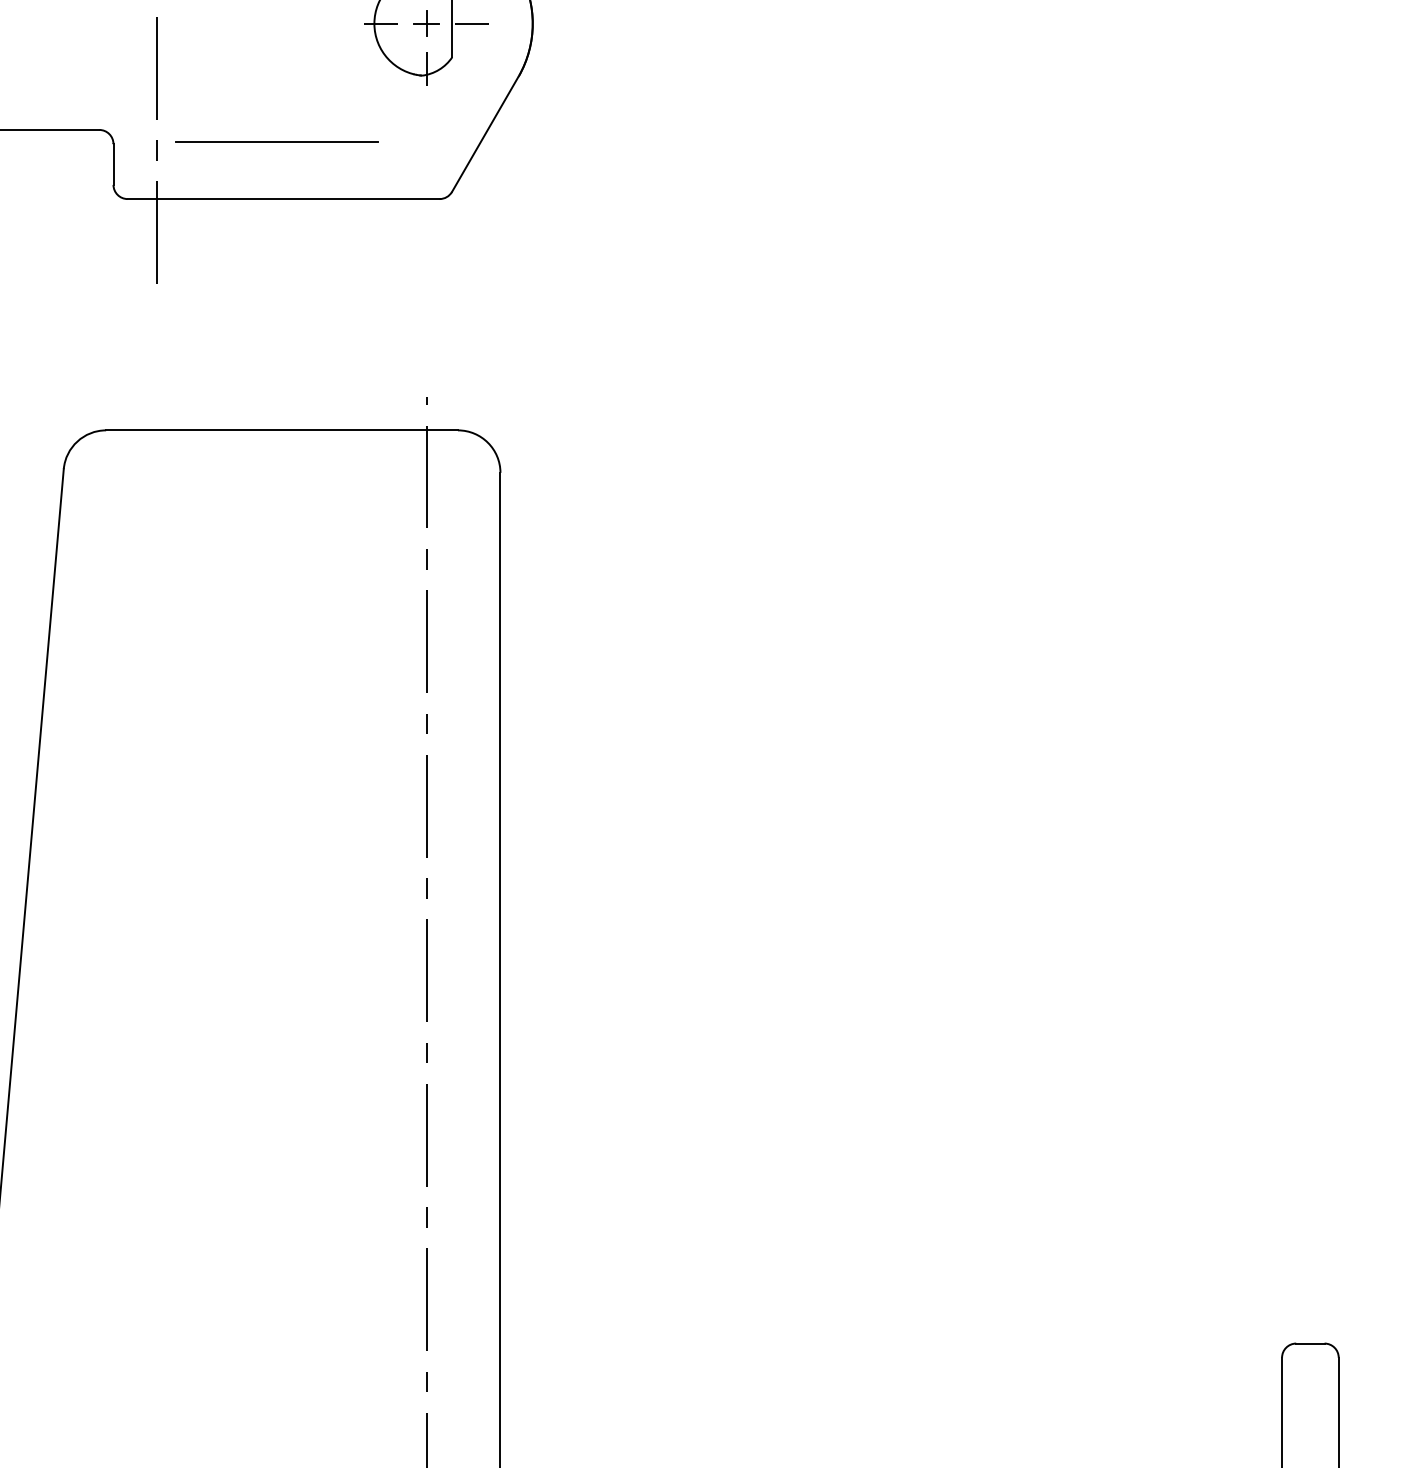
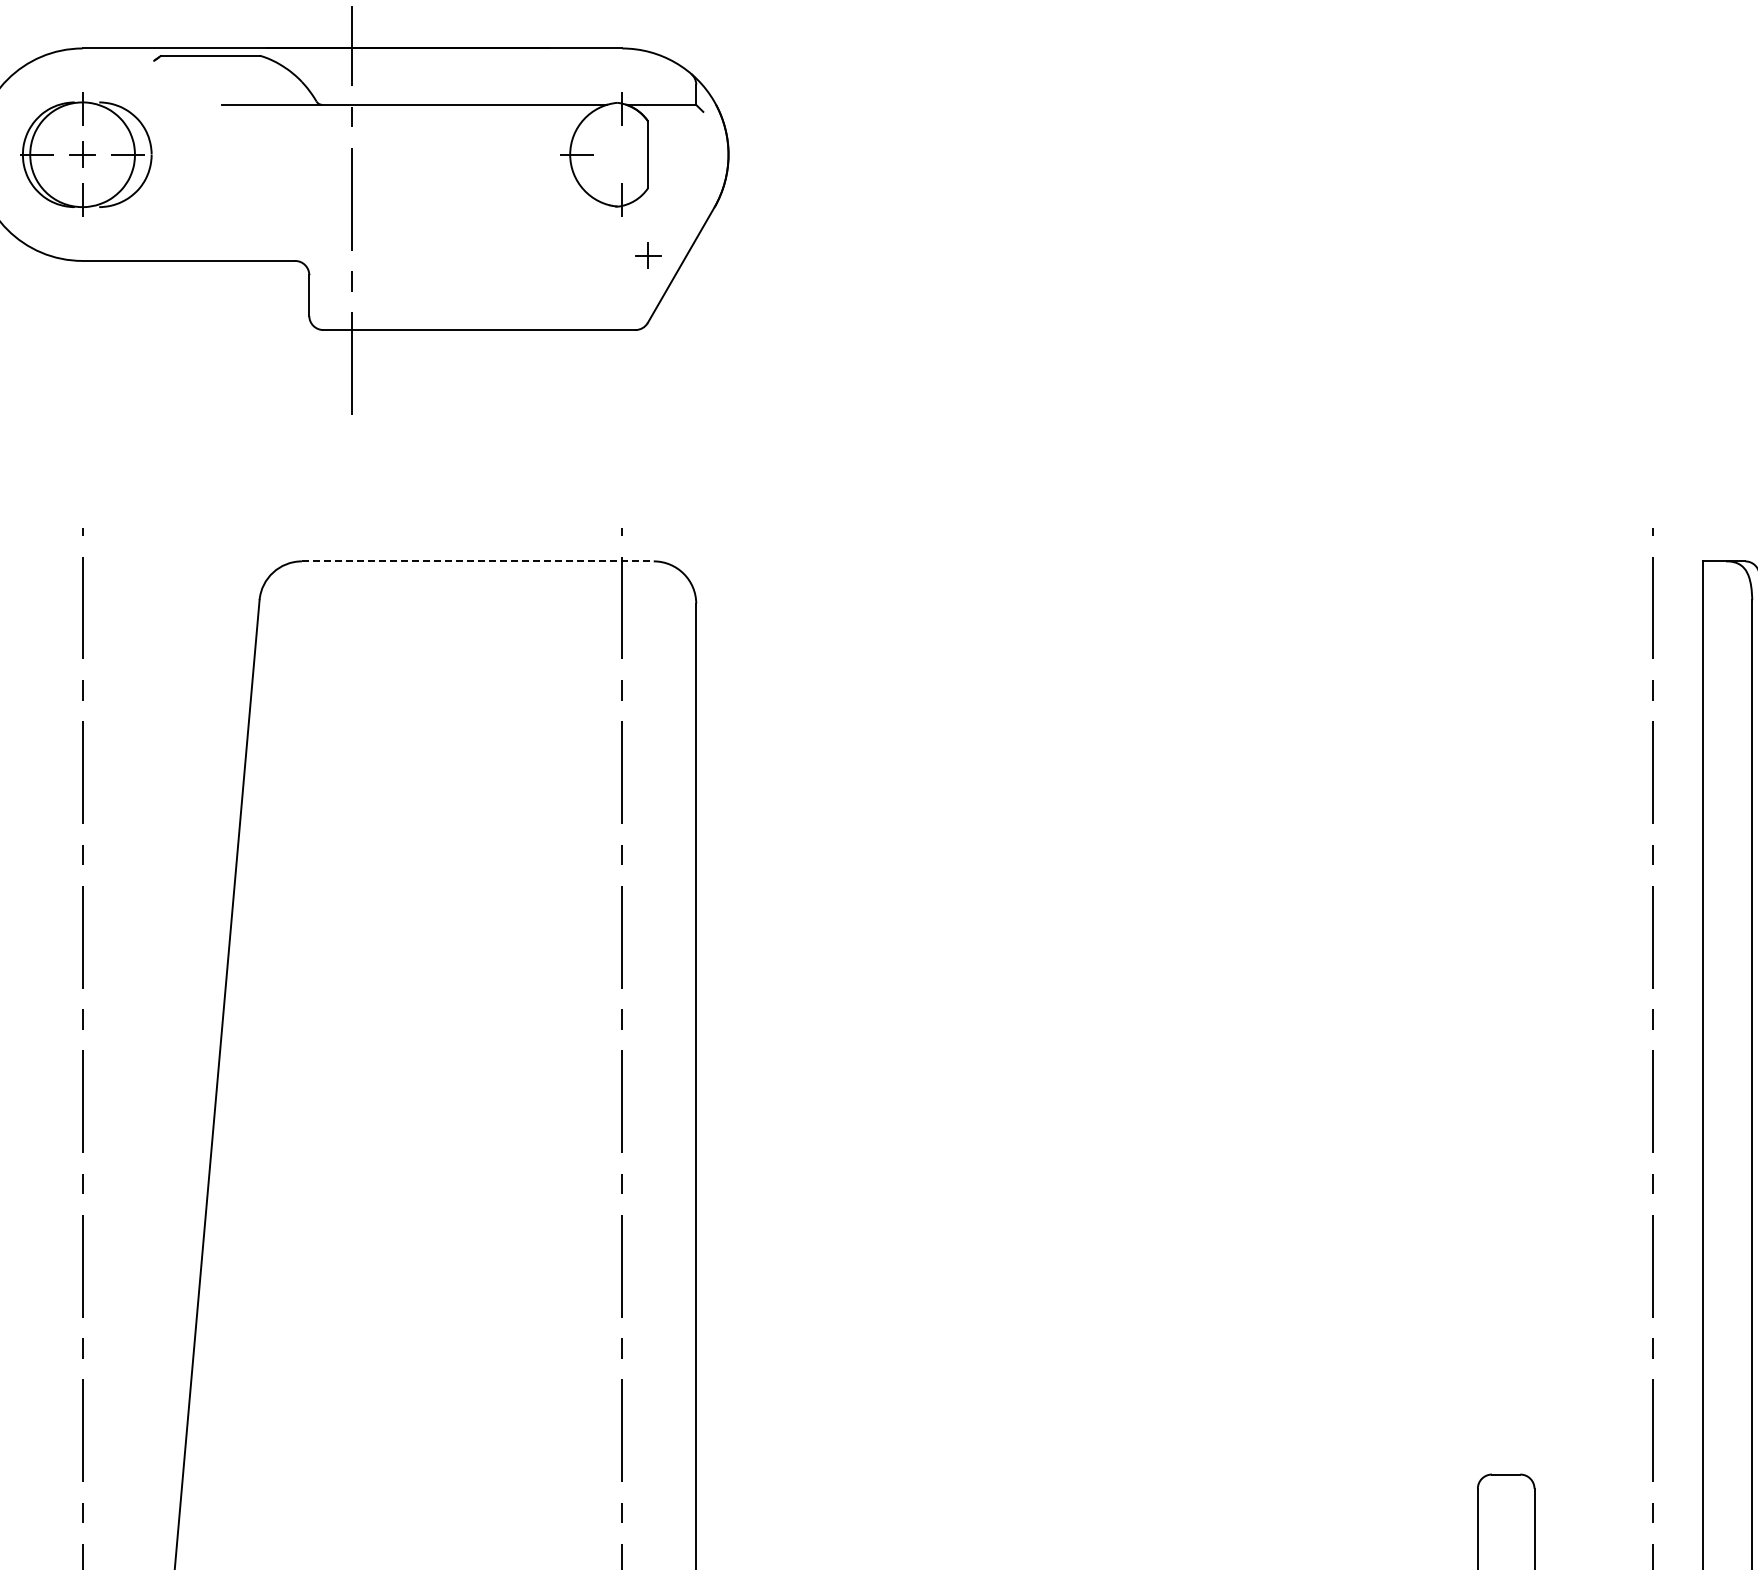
part: (426, 23) -> (648, 255), moved
line: (471, 23) -> (667, 154), removed
line: (276, 141) -> (472, 272), removed
line: (281, 430) -> (477, 561), solid -> dashed

